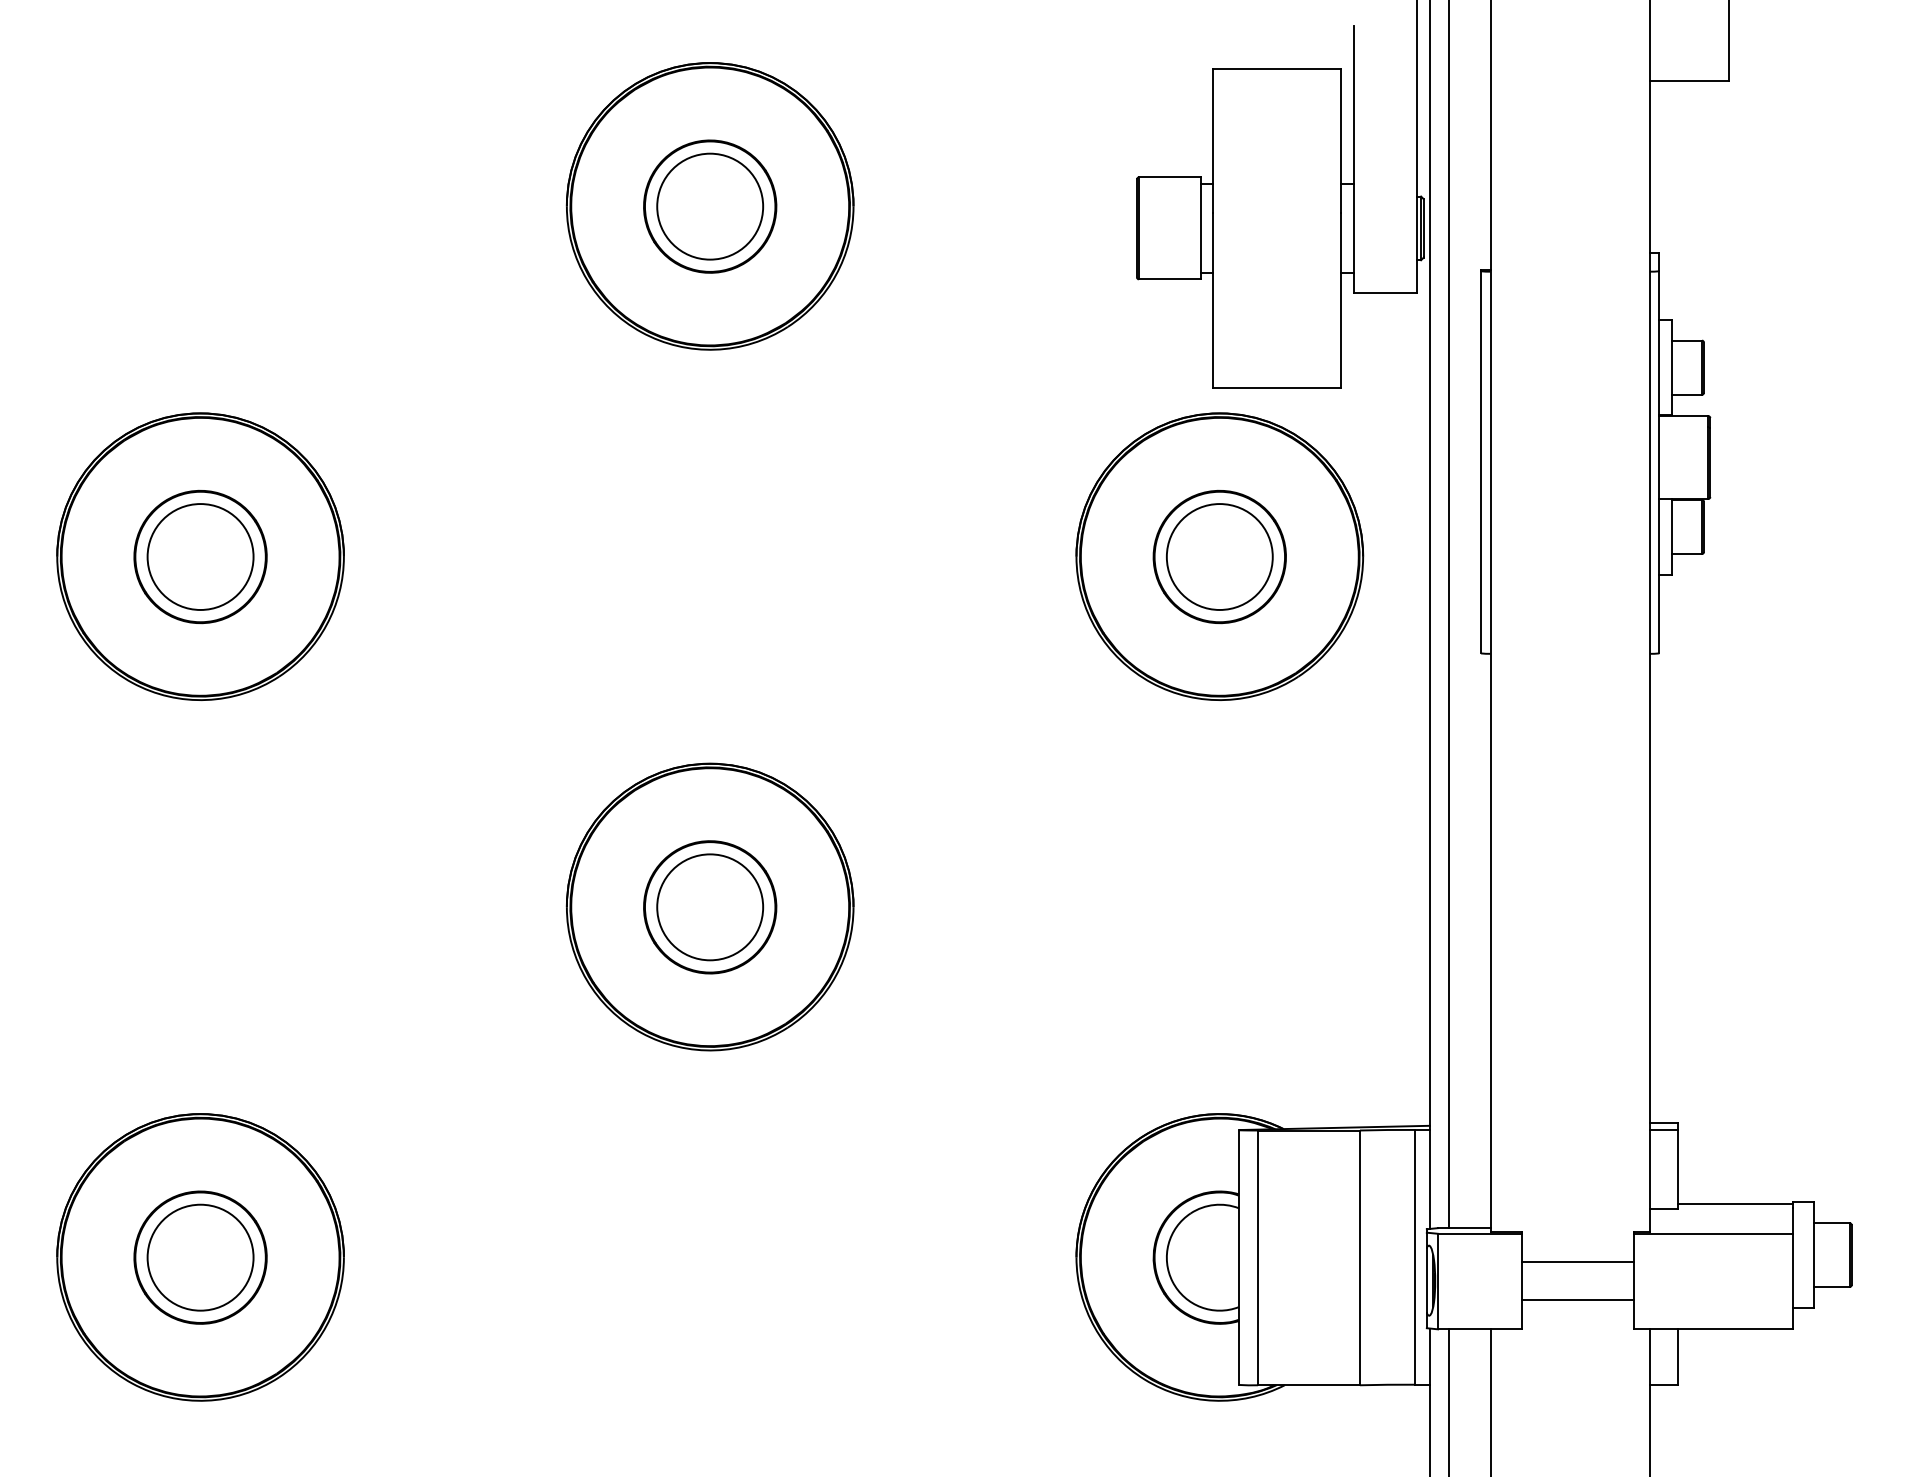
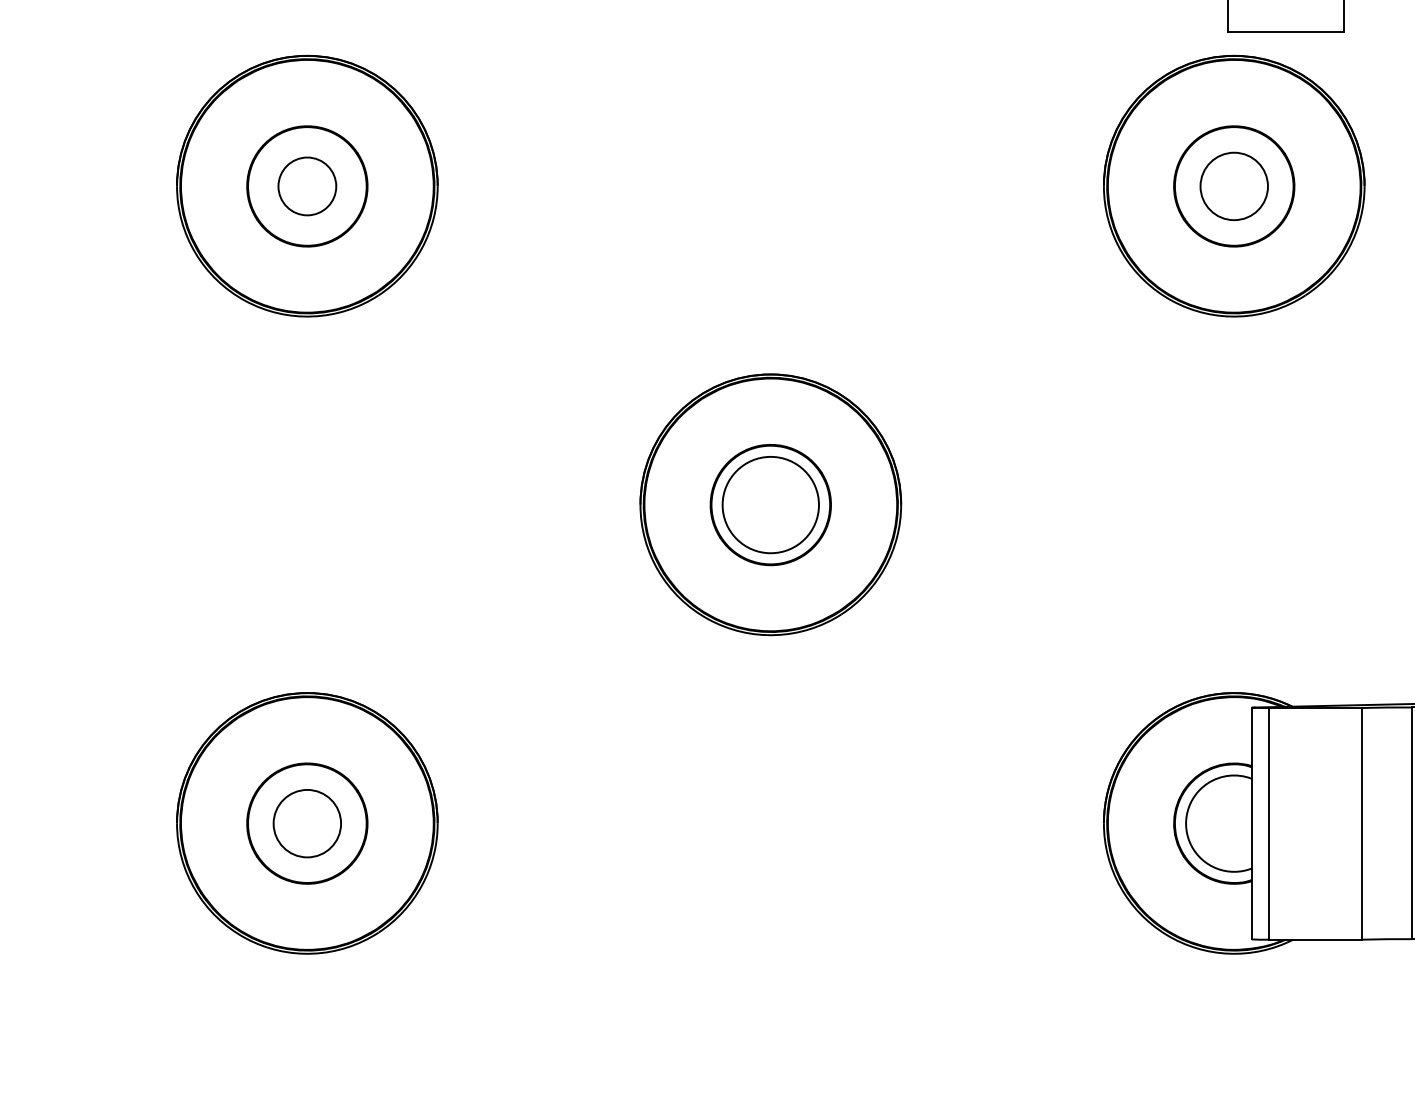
circle: (200, 556) -> (307, 185), size x0.6
circle: (1219, 556) -> (1233, 185), size x0.7
circle: (200, 1257) -> (307, 823), size x0.7

